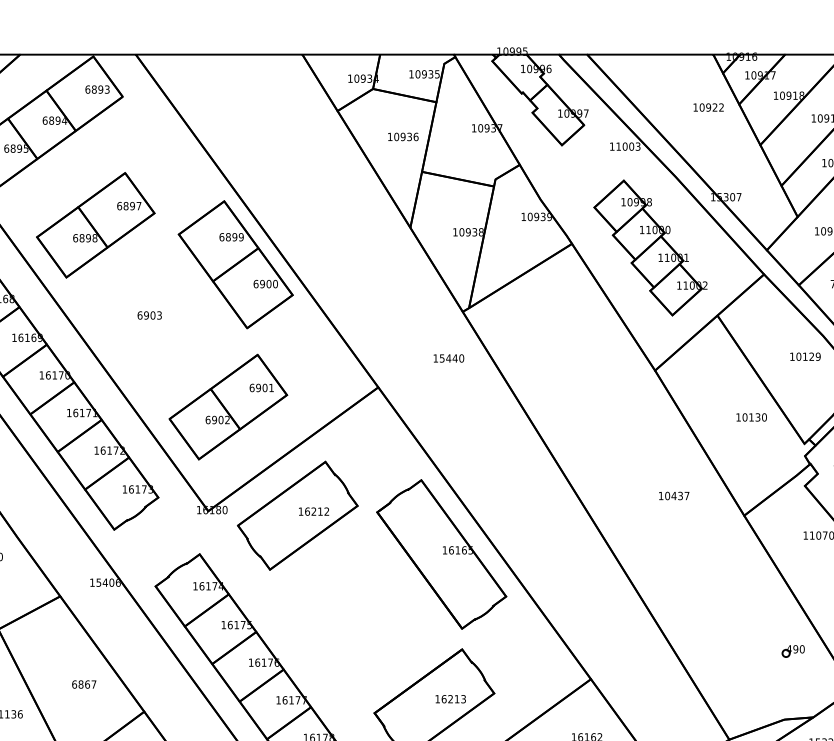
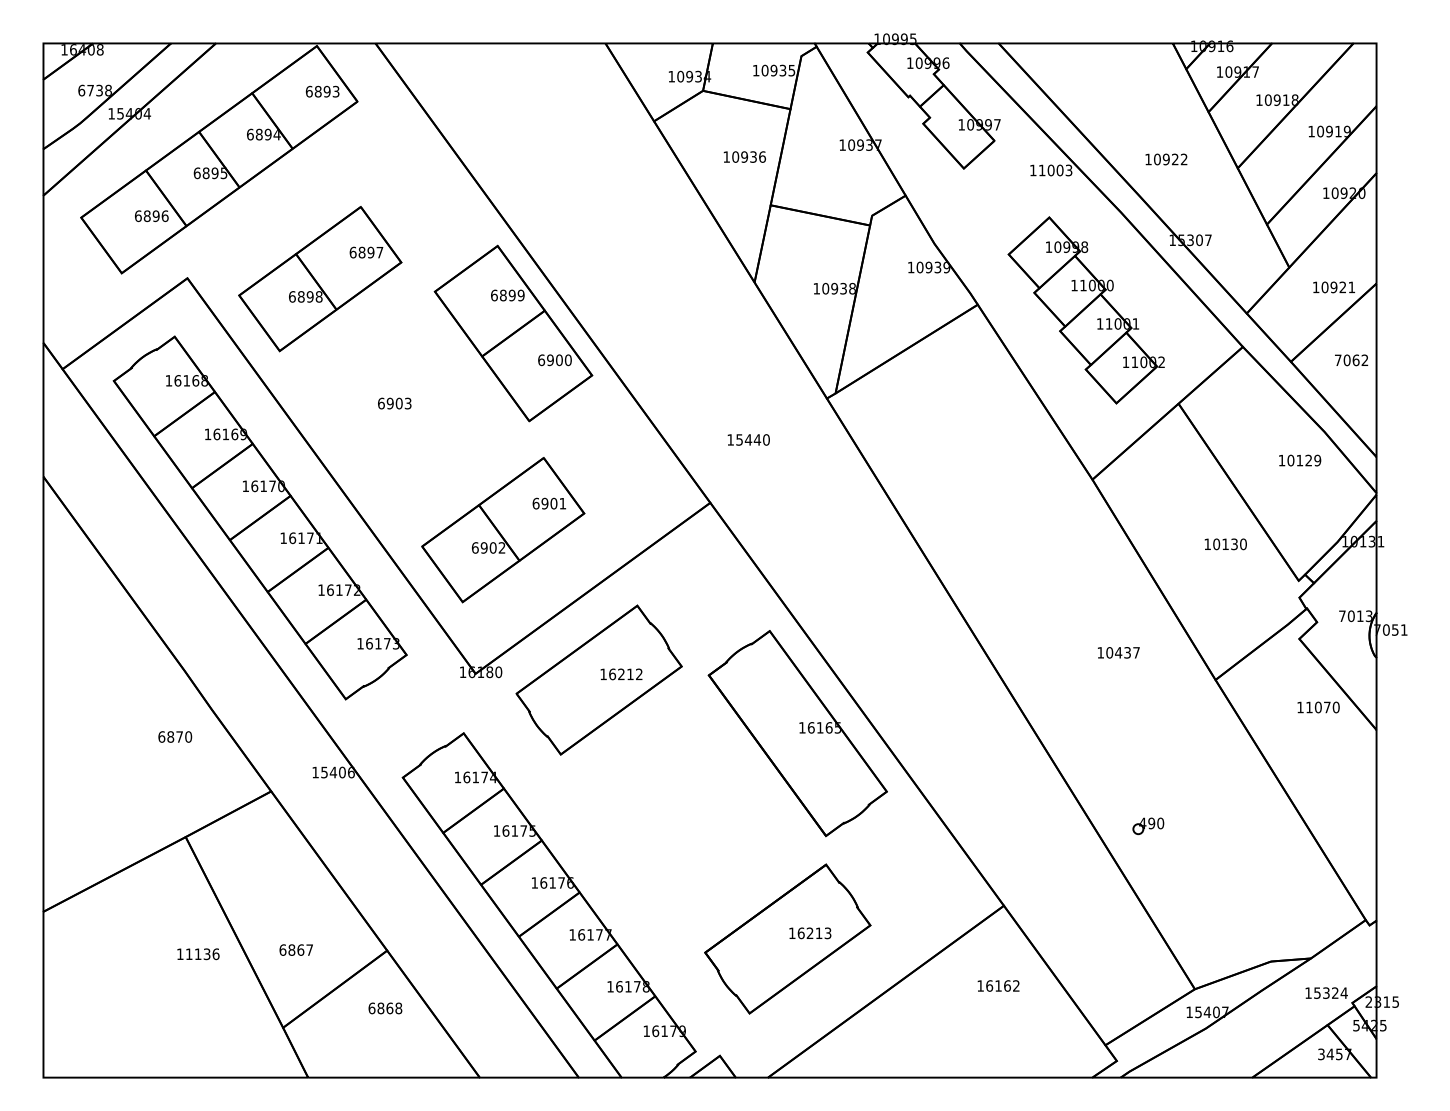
text: (708, 107) -> (1166, 159), moved
text: (448, 358) -> (748, 439), moved
part: (793, 651) -> (1148, 826), moved
text: (83, 684) -> (295, 949), moved

